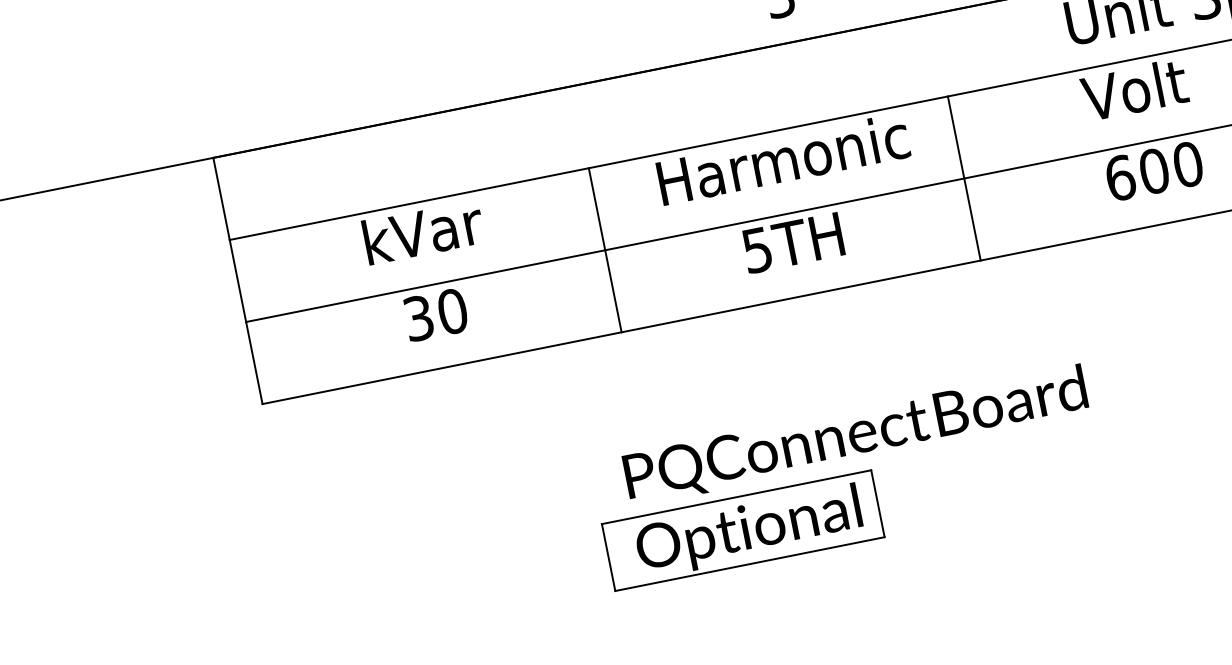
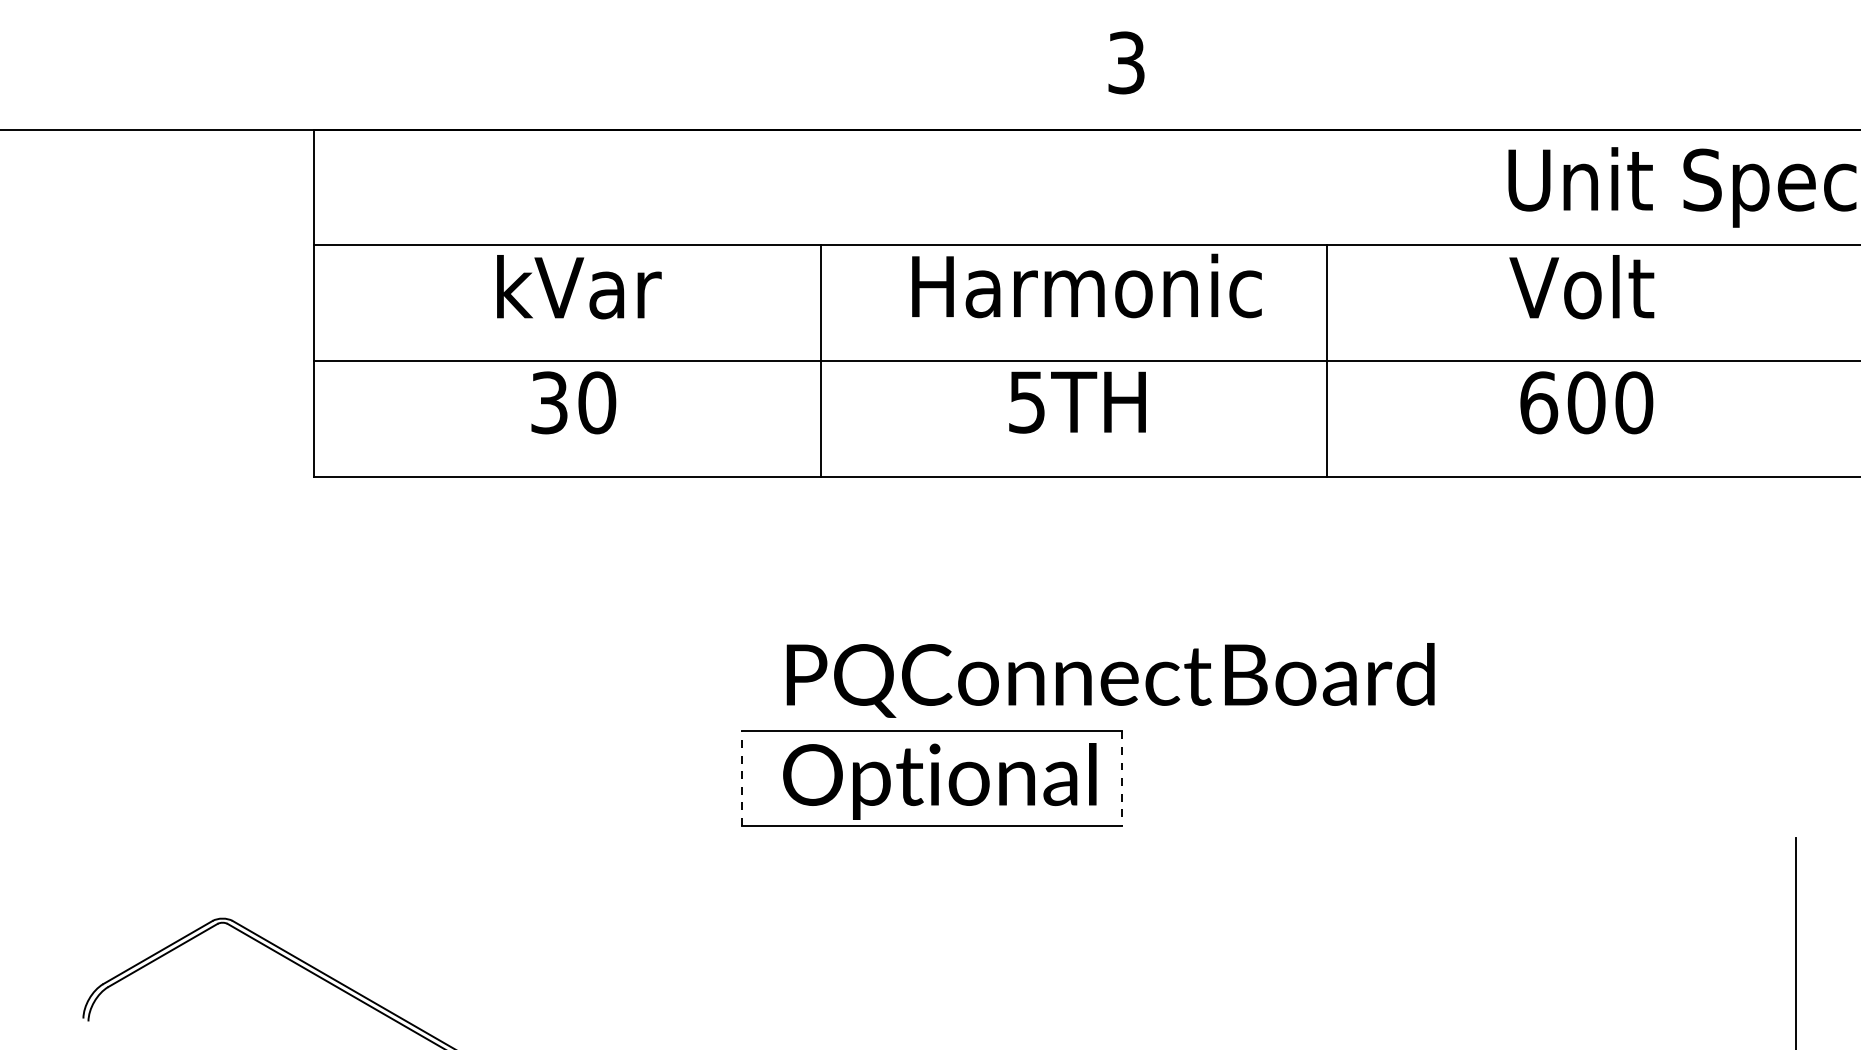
line: (877, 504) -> (1121, 779), solid -> dashed
line: (608, 557) -> (742, 778), solid -> dashed

